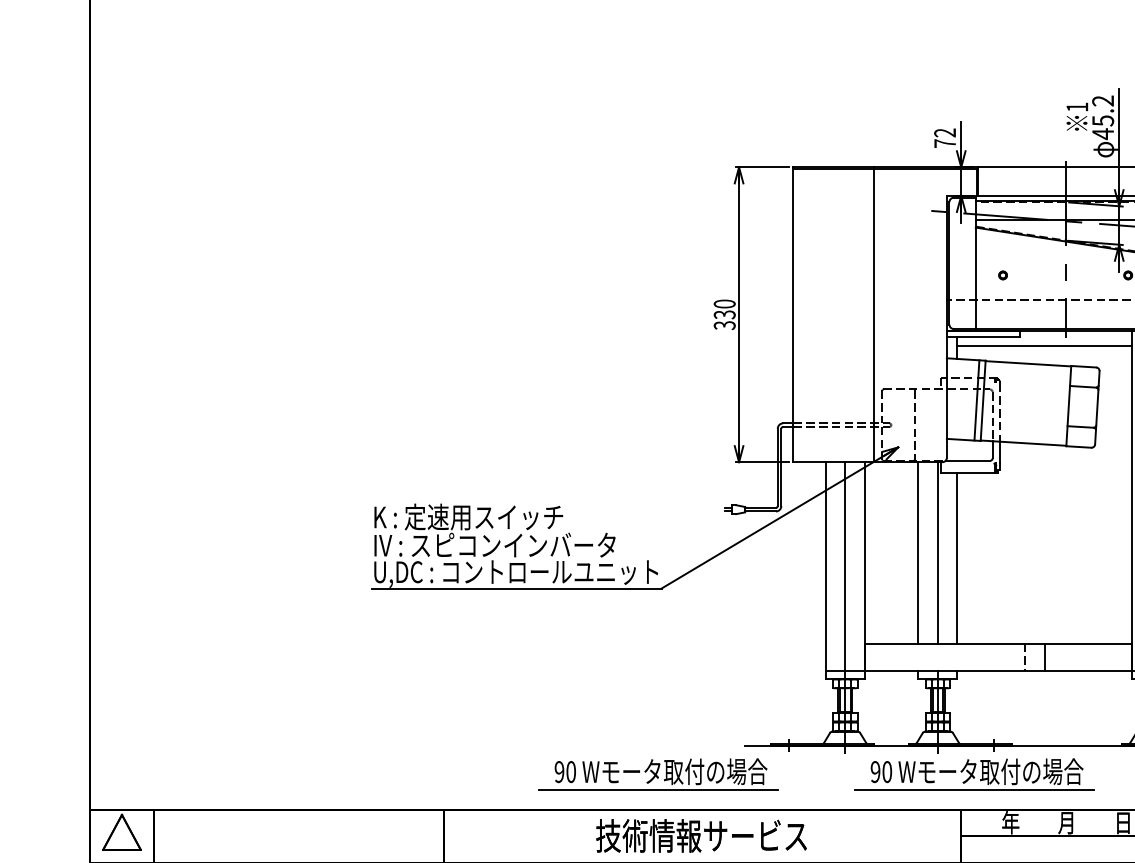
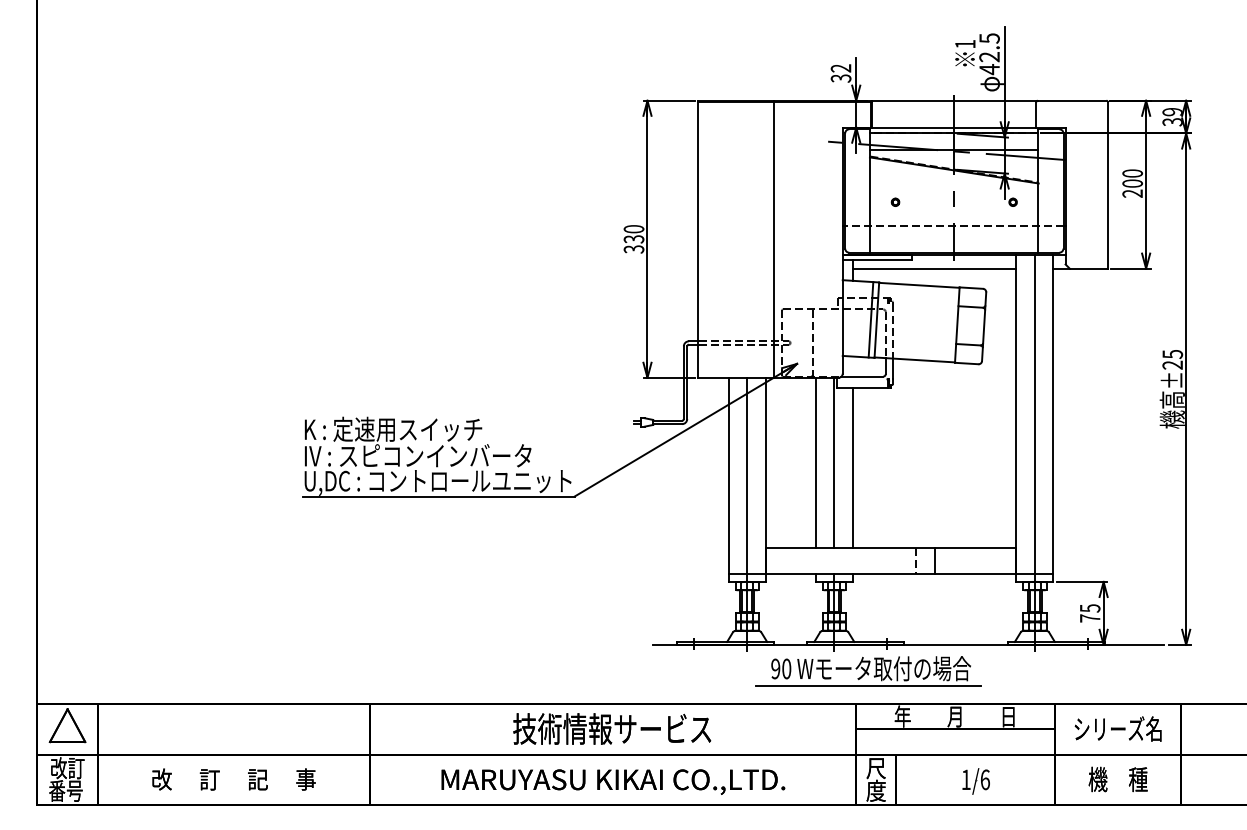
text: (1103, 110) -> (989, 47), 45.2 -> 42.5
text: (944, 143) -> (840, 78), 72 -> 32
part: (658, 774) -> (571, 671), removed

